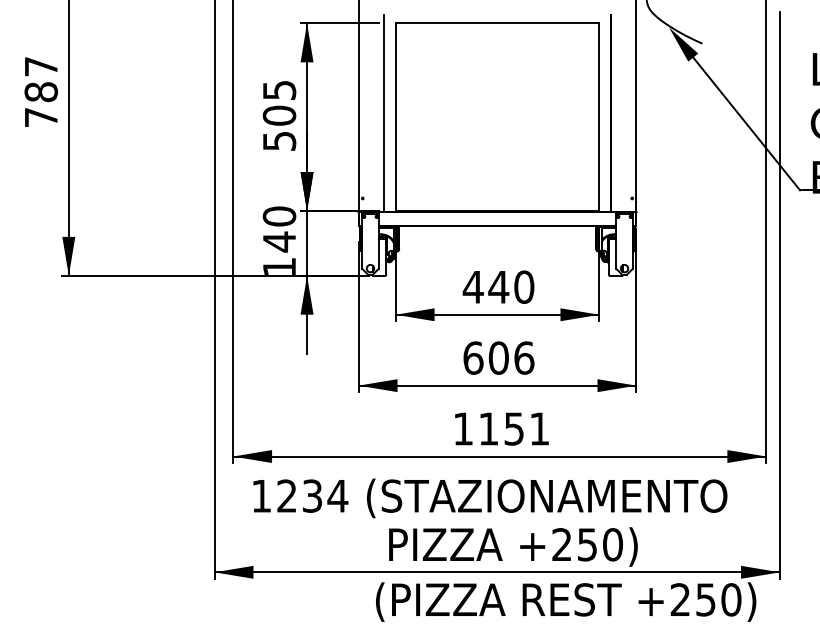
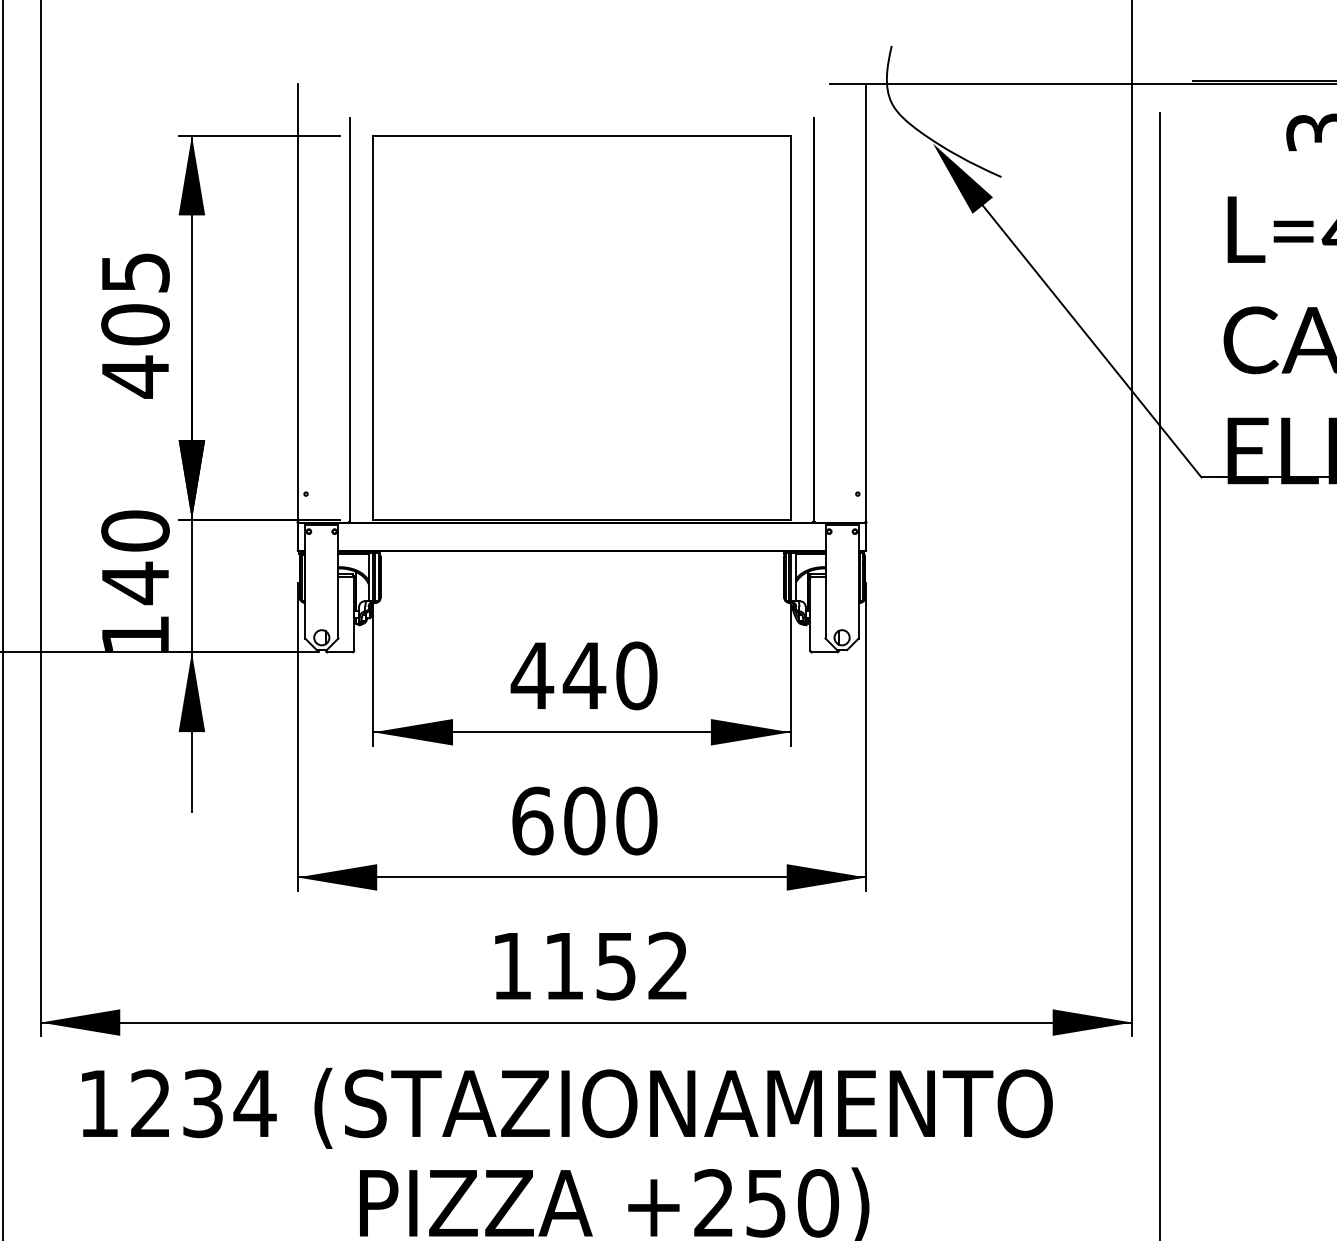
text: (279, 140) -> (135, 375), 505 -> 405
text: (524, 357) -> (637, 819), 606 -> 600
text: (539, 428) -> (667, 965), 1151 -> 1152

